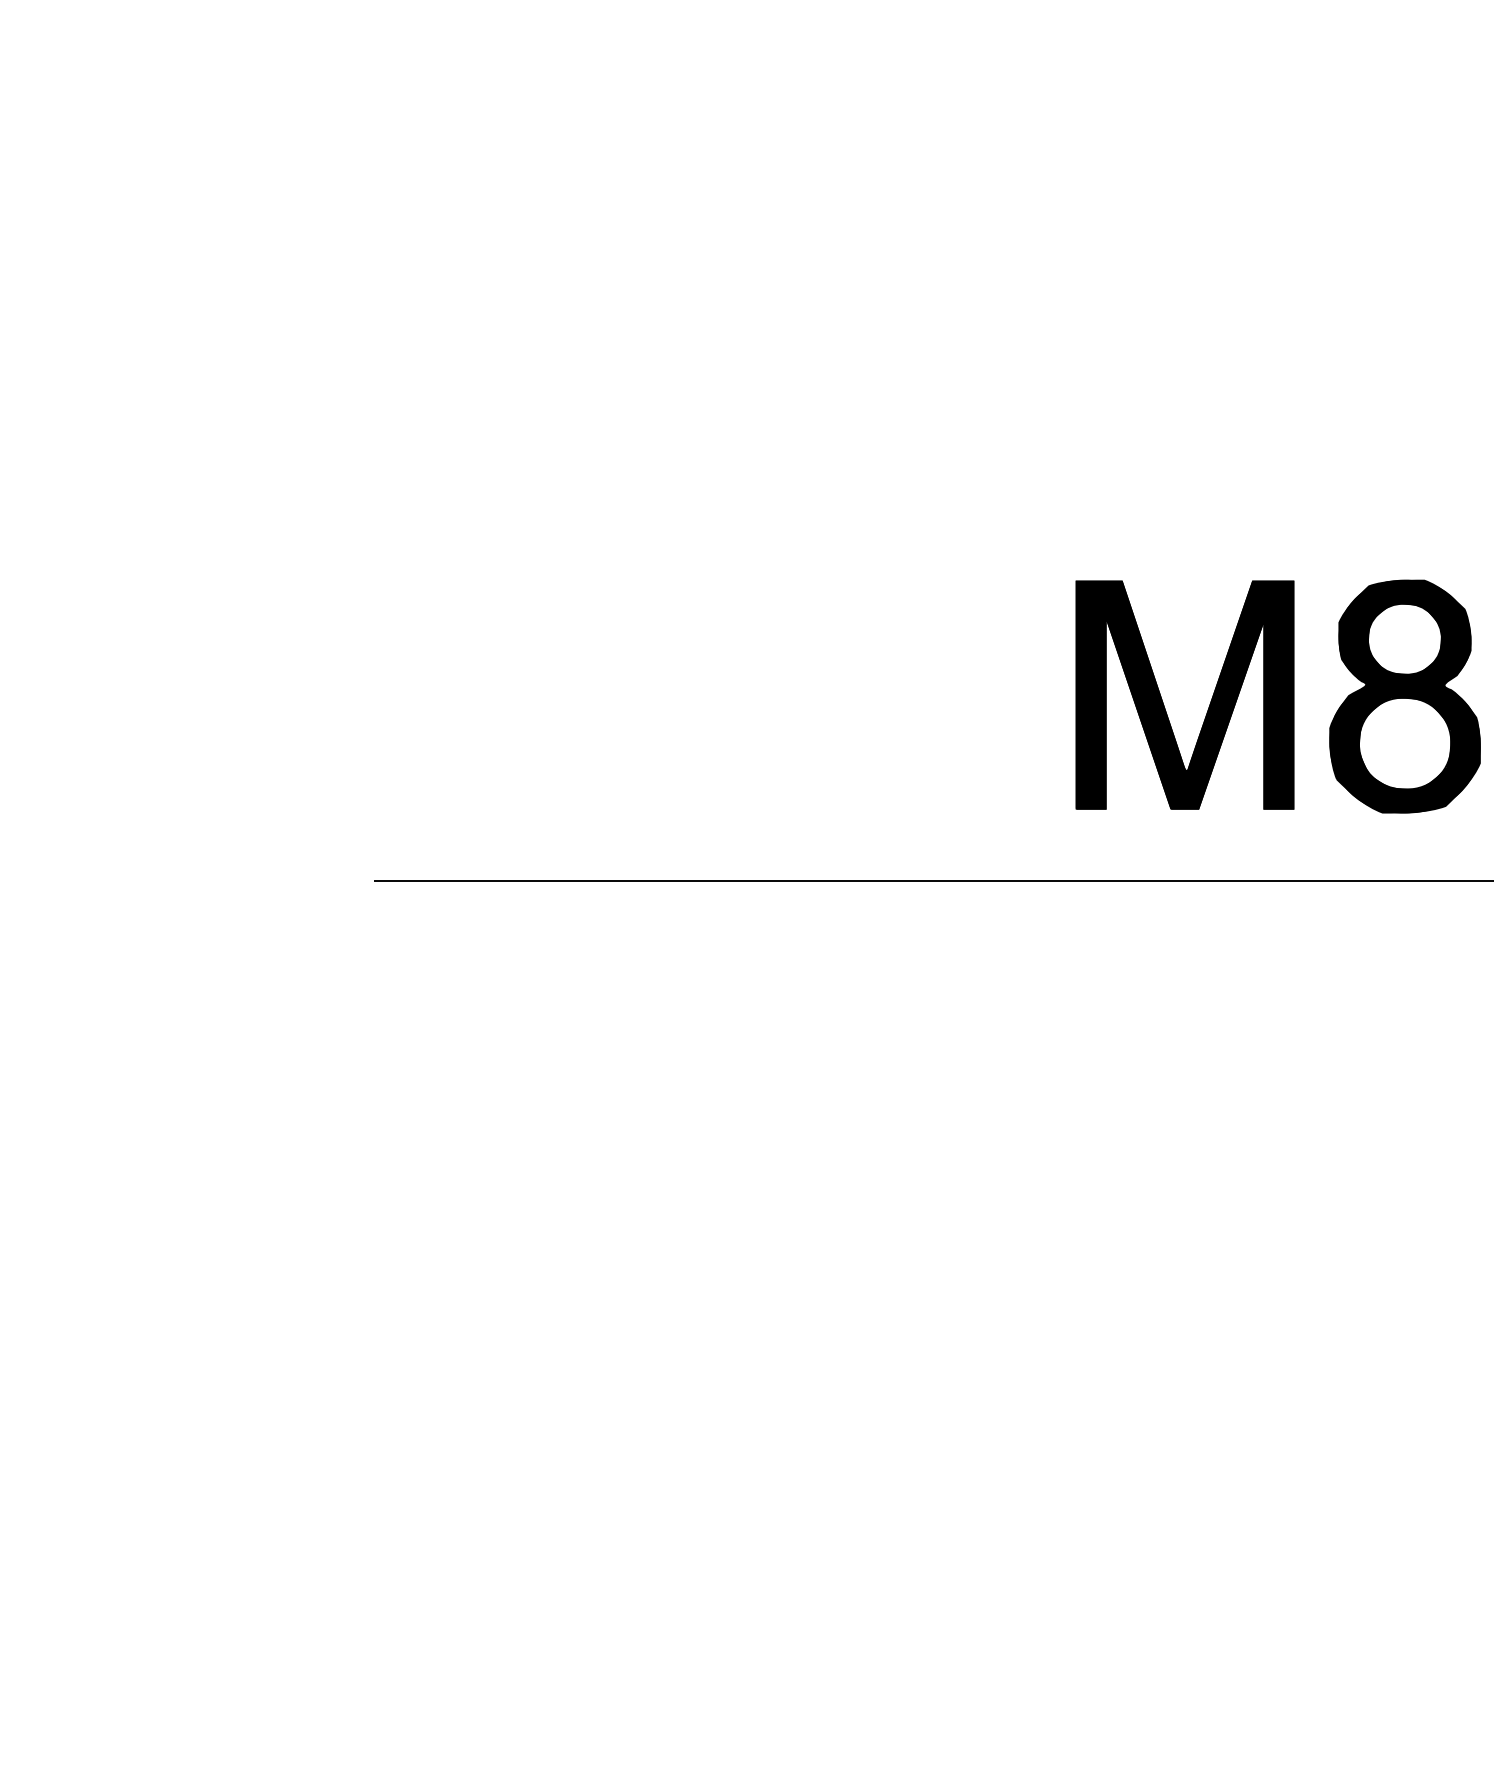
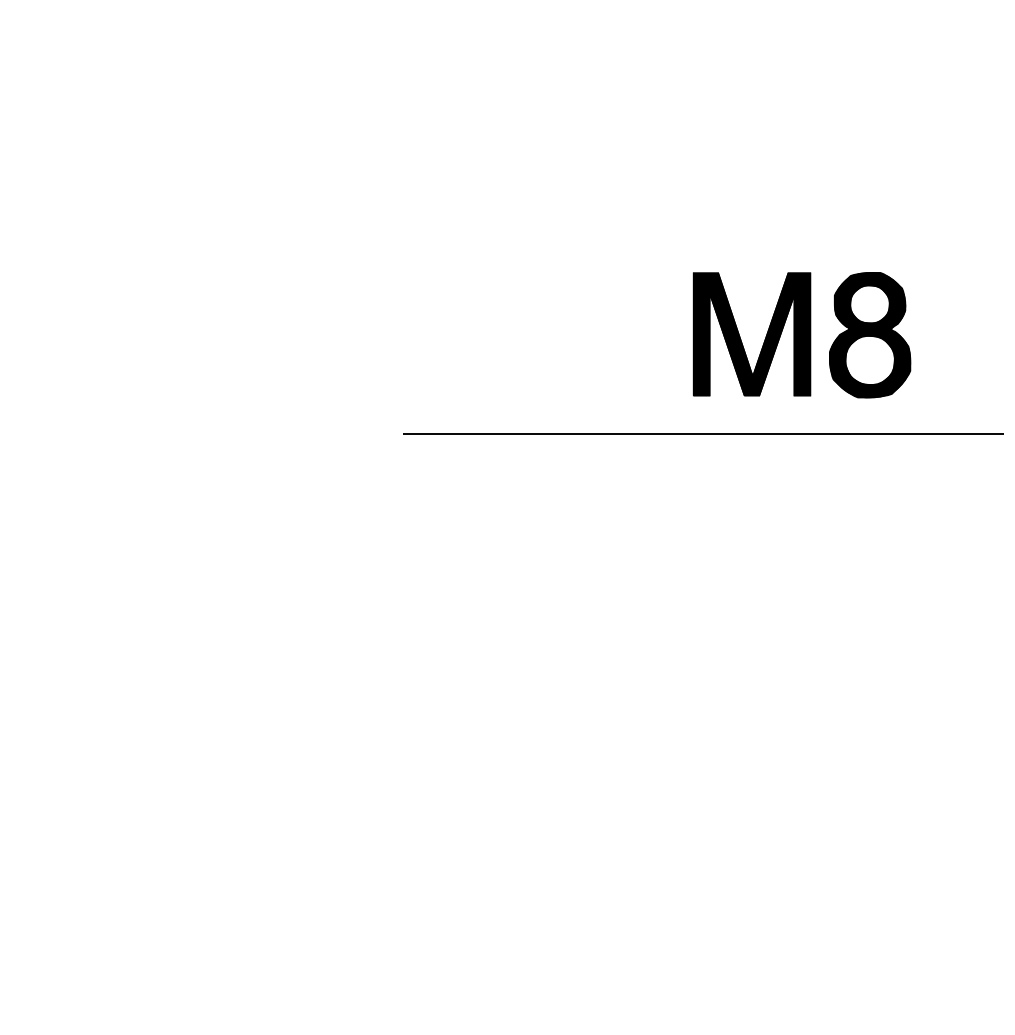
part: (1277, 697) -> (801, 335), moved

